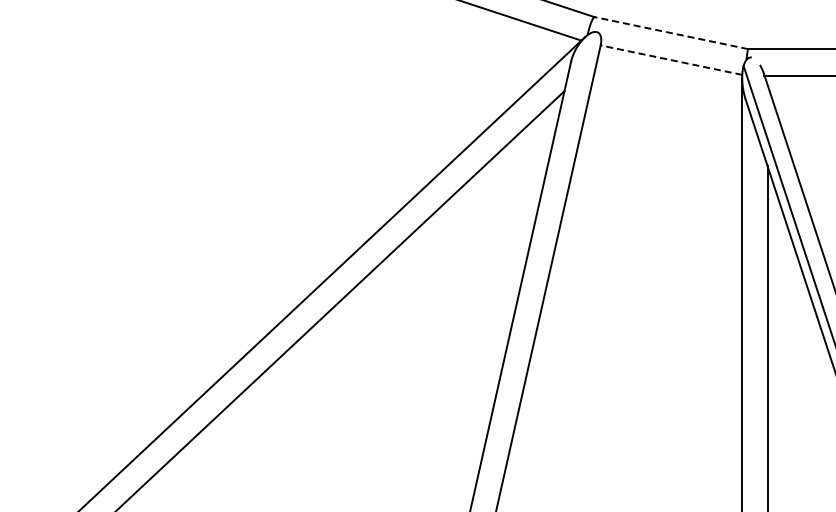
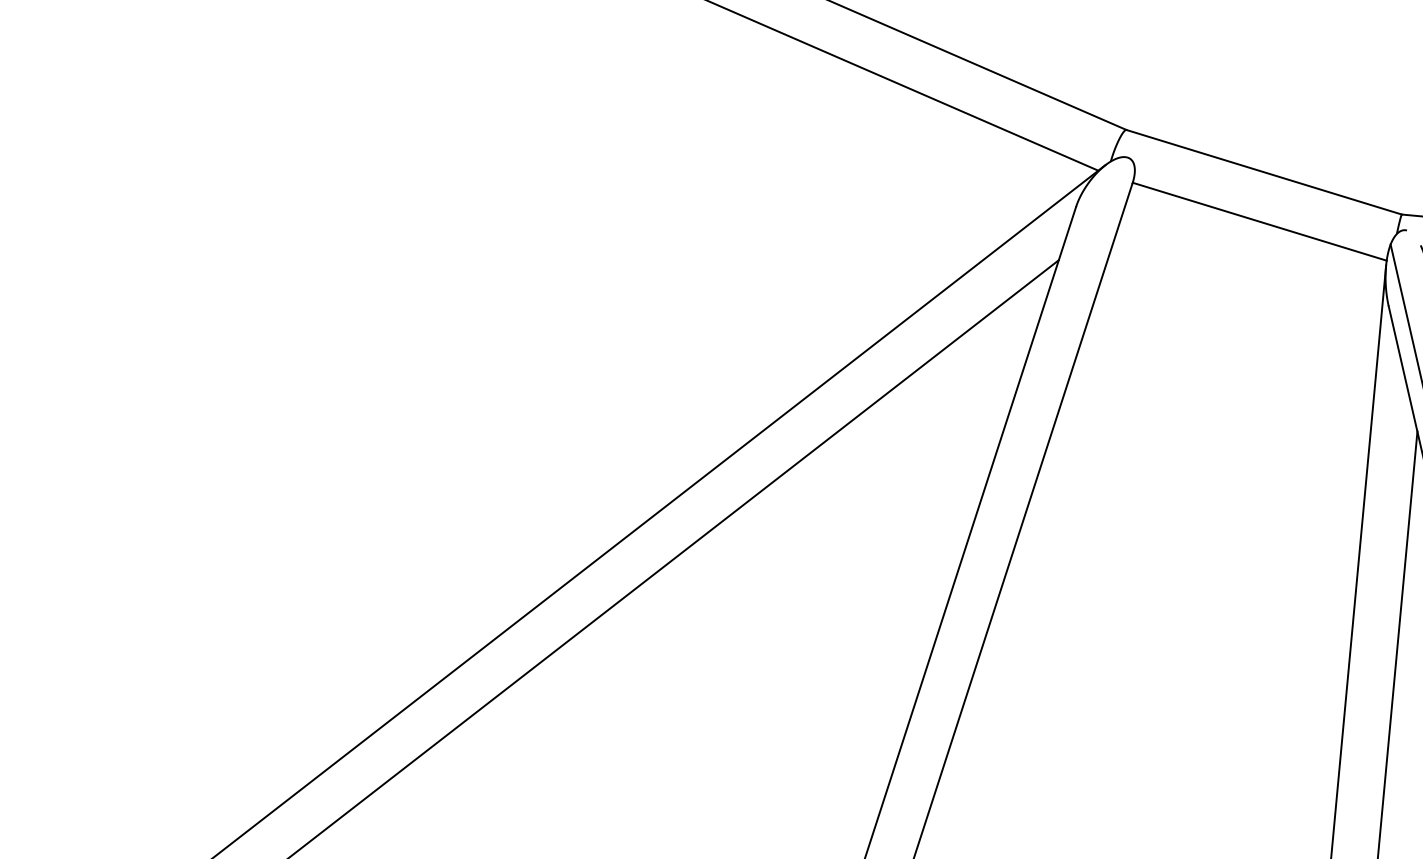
line: (670, 33) -> (1262, 172), dashed -> solid
line: (671, 60) -> (1259, 222), dashed -> solid

